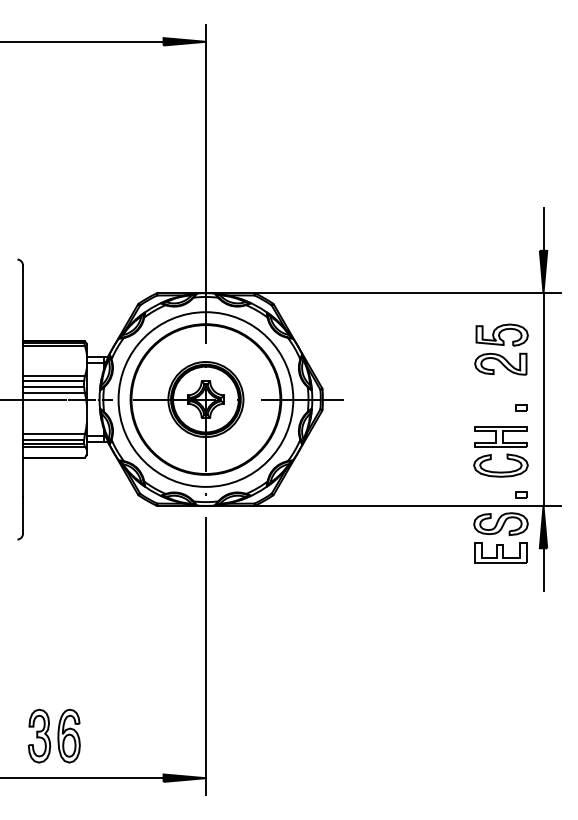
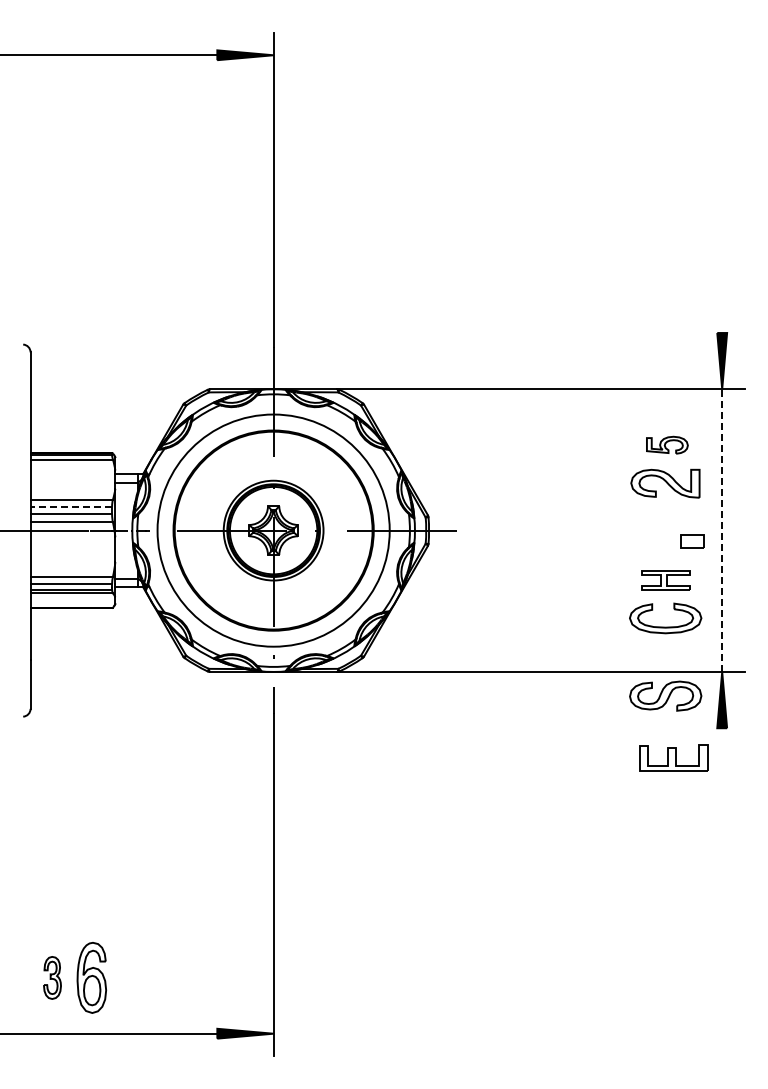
line: (543, 229) -> (722, 304), removed
part: (502, 335) -> (667, 445), size x0.6
line: (53, 381) -> (71, 506), solid -> dashed
line: (543, 399) -> (722, 530), solid -> dashed
part: (521, 406) -> (692, 540), size x1.6
part: (500, 437) -> (665, 580), size x0.7
part: (521, 495) -> (692, 657), removed
part: (500, 552) -> (673, 757), moved
line: (543, 569) -> (722, 756), removed
part: (39, 735) -> (52, 977), size x0.6

